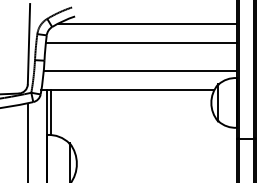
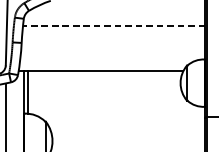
line: (147, 23) -> (119, 7), removed
line: (141, 42) -> (114, 25), solid -> dashed
line: (140, 71) -> (113, 53), removed

